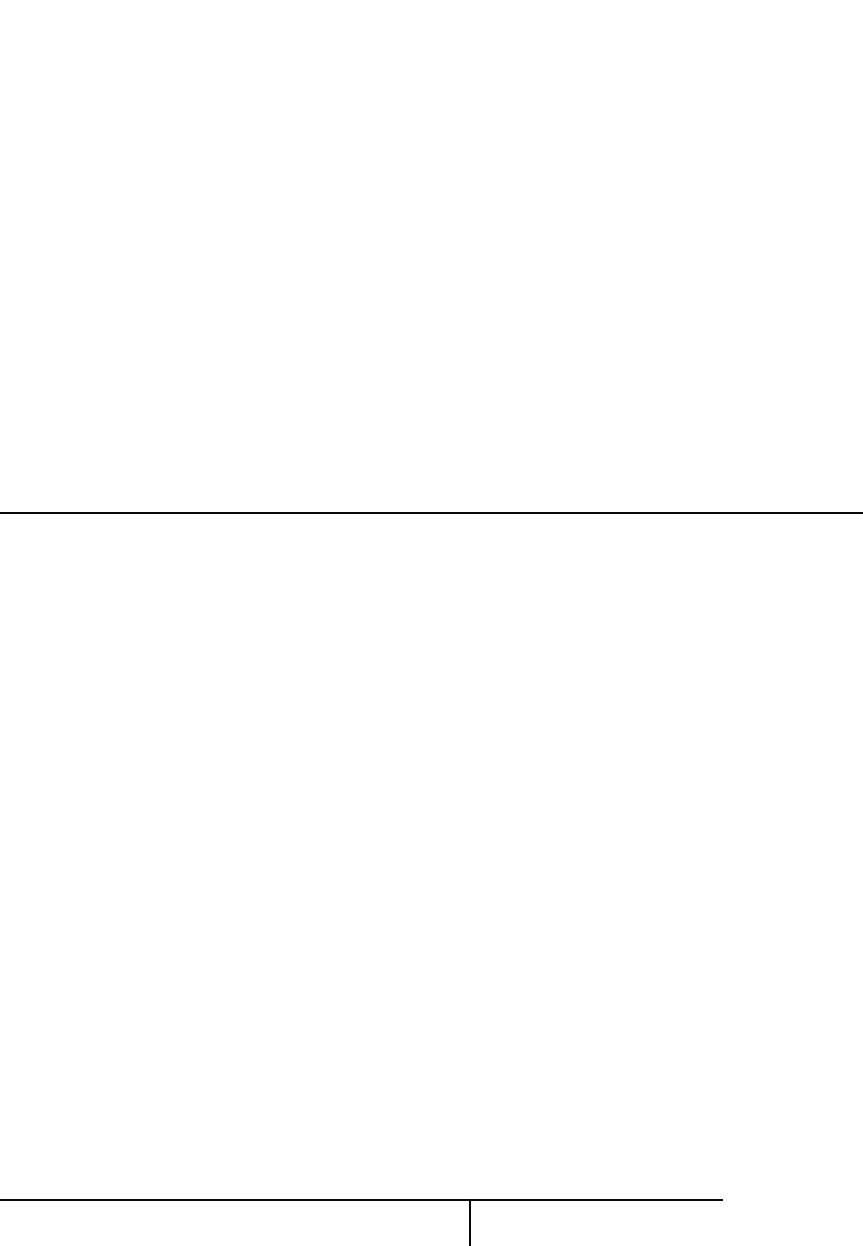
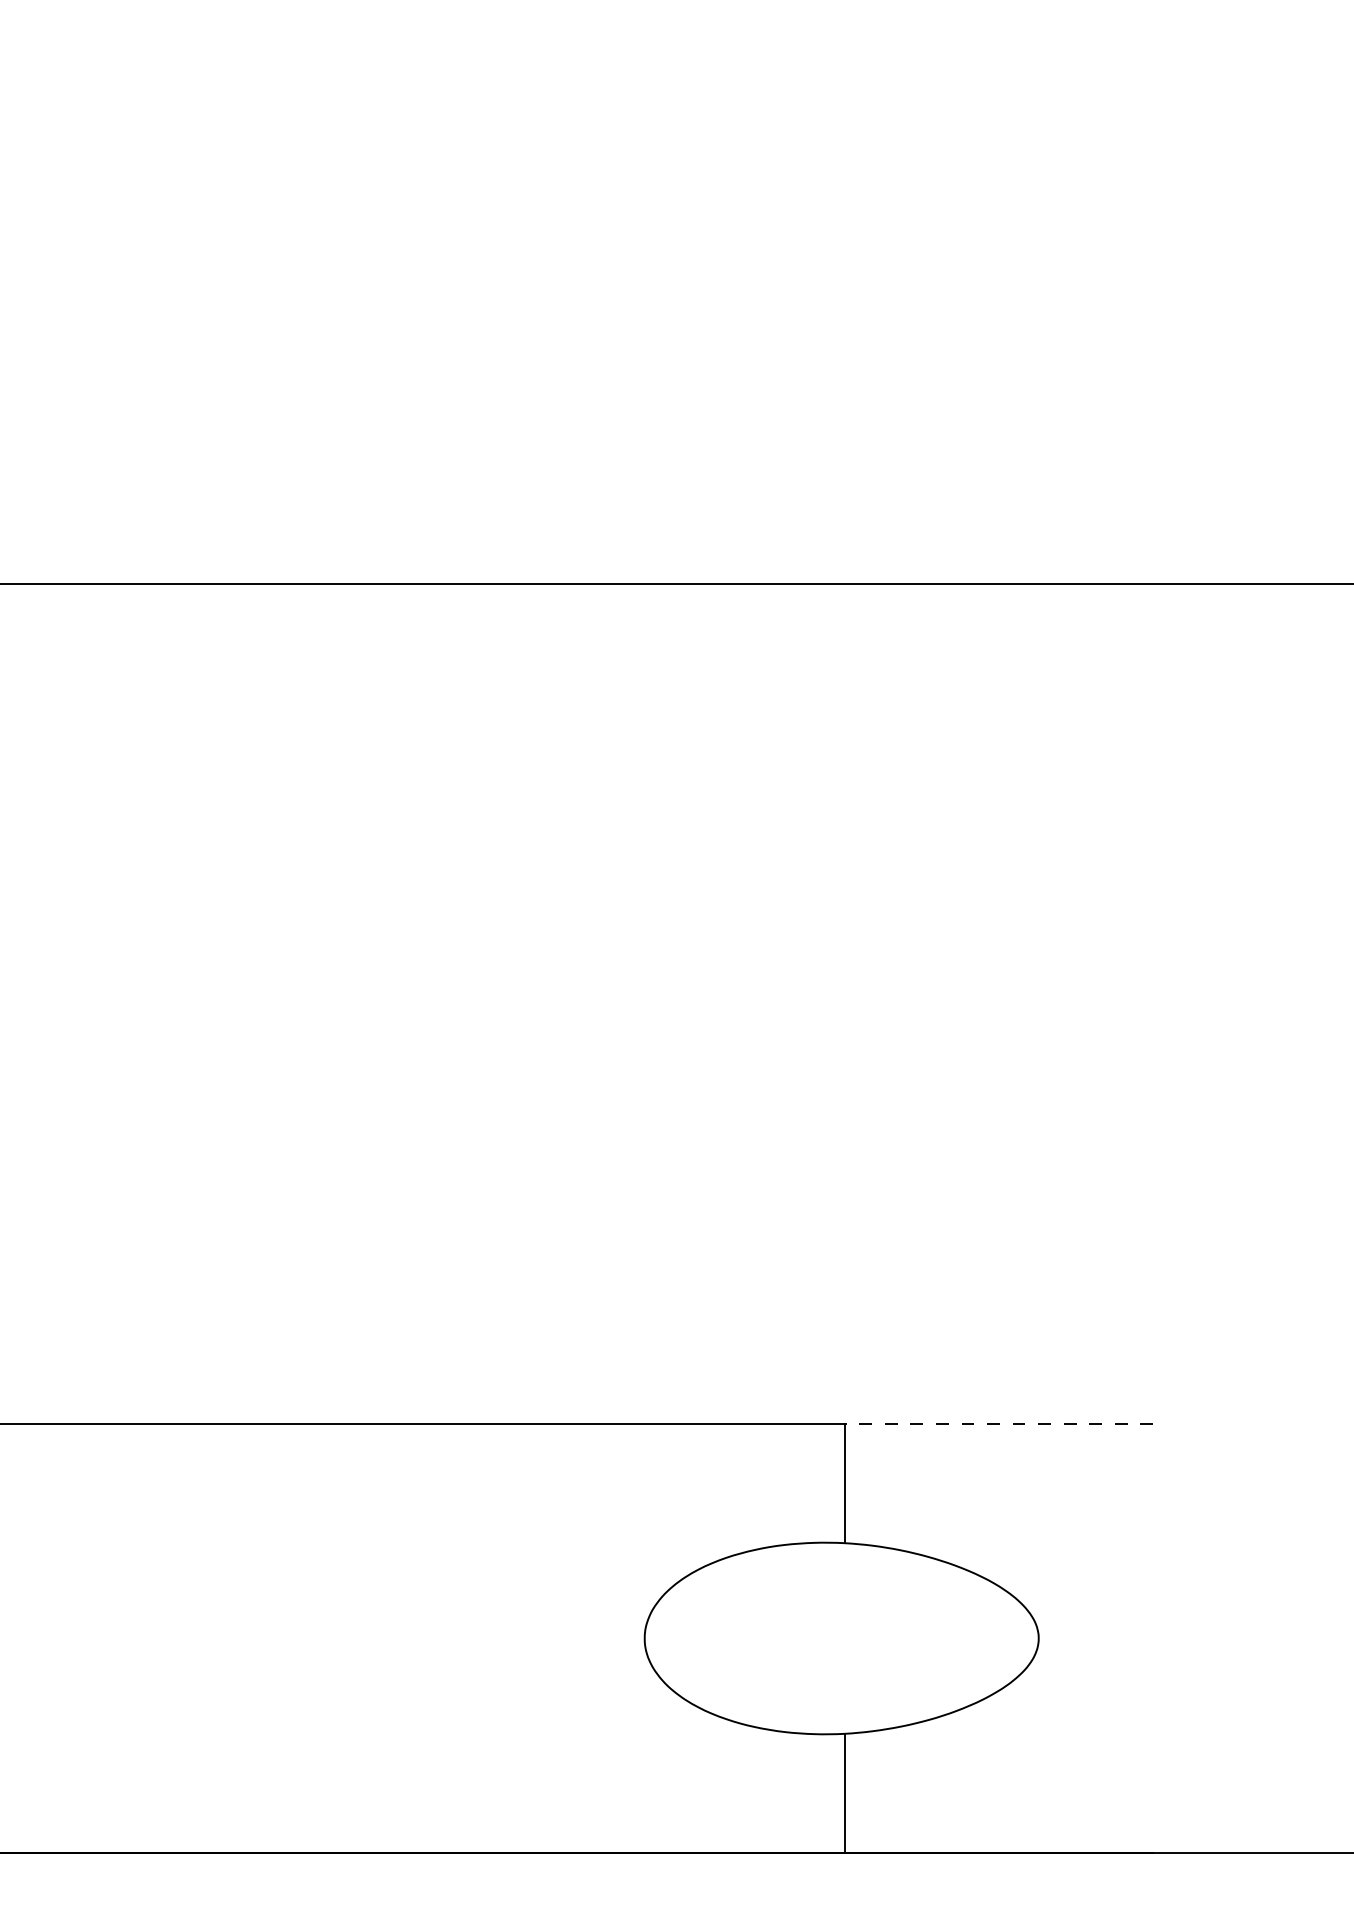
line: (595, 1199) -> (998, 1424), solid -> dashed

